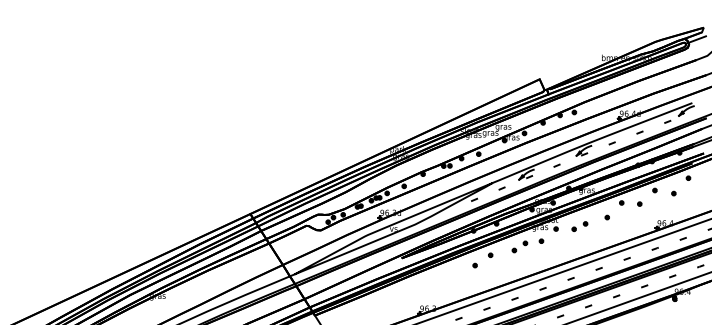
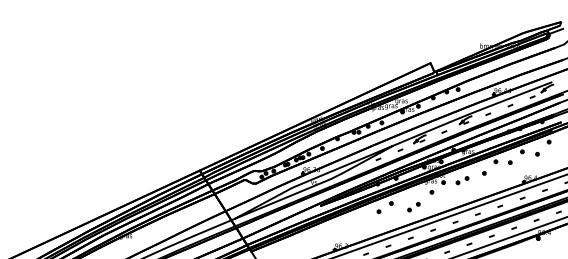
part: (519, 246) -> (413, 206), moved

